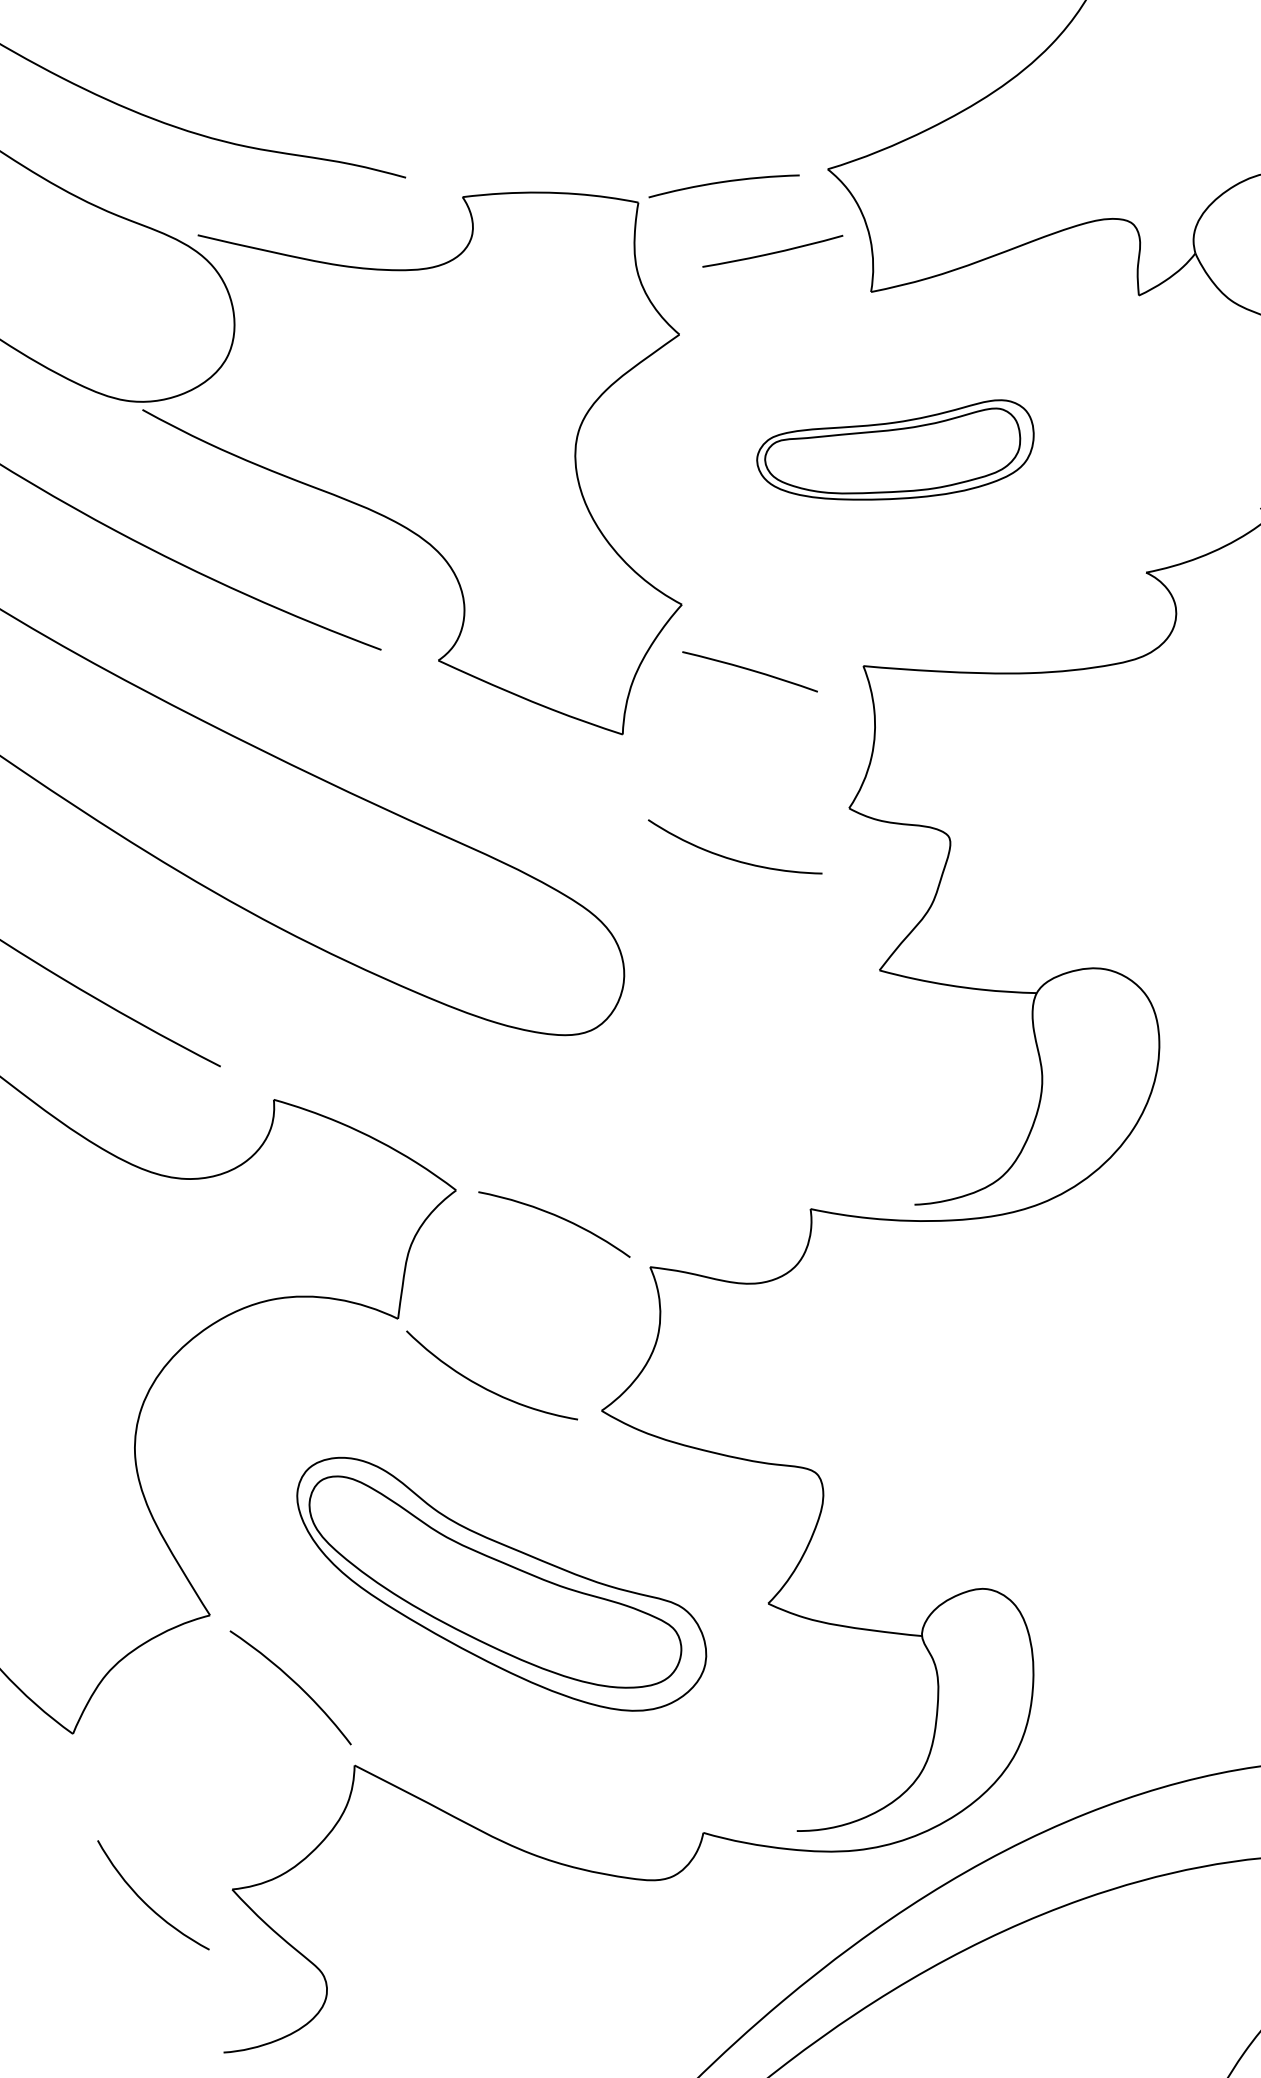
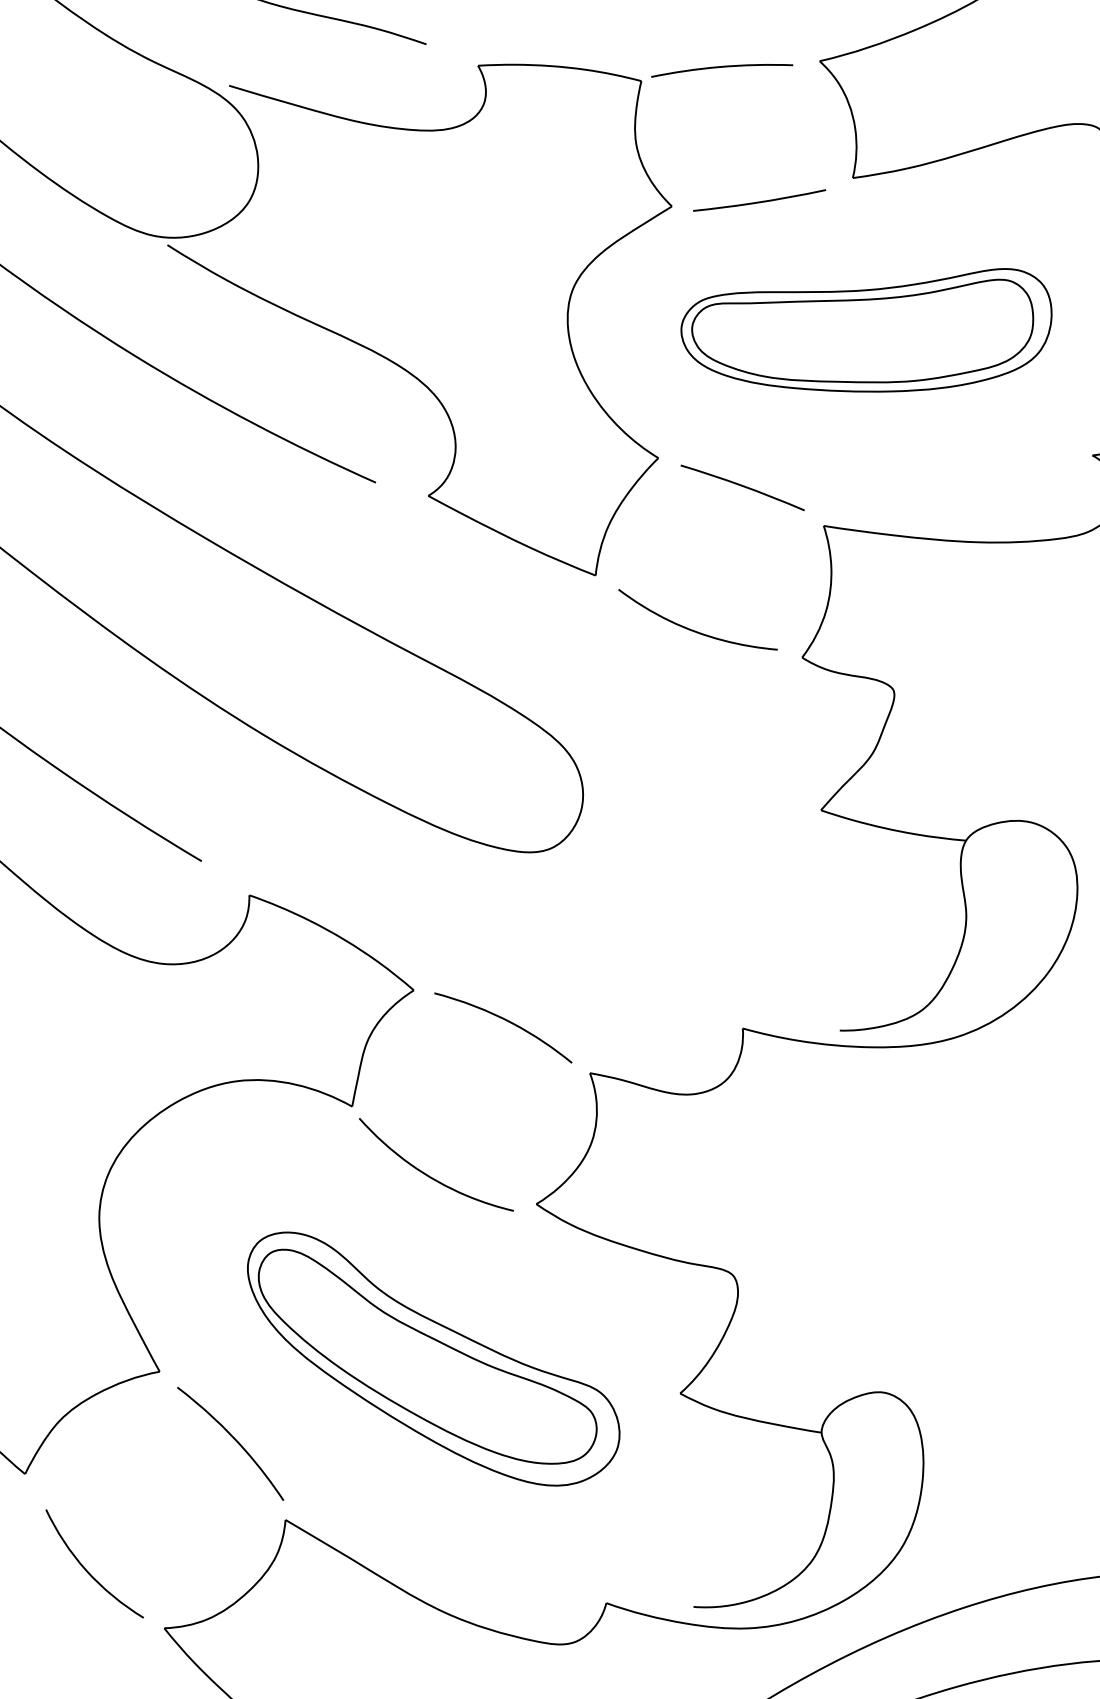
curve: (772, 252) -> (759, 201), moved
part: (895, 449) -> (866, 326), size x1.43
curve: (749, 670) -> (742, 486), moved
curve: (732, 858) -> (694, 630), moved
curve: (145, 1902) -> (86, 1570), moved

